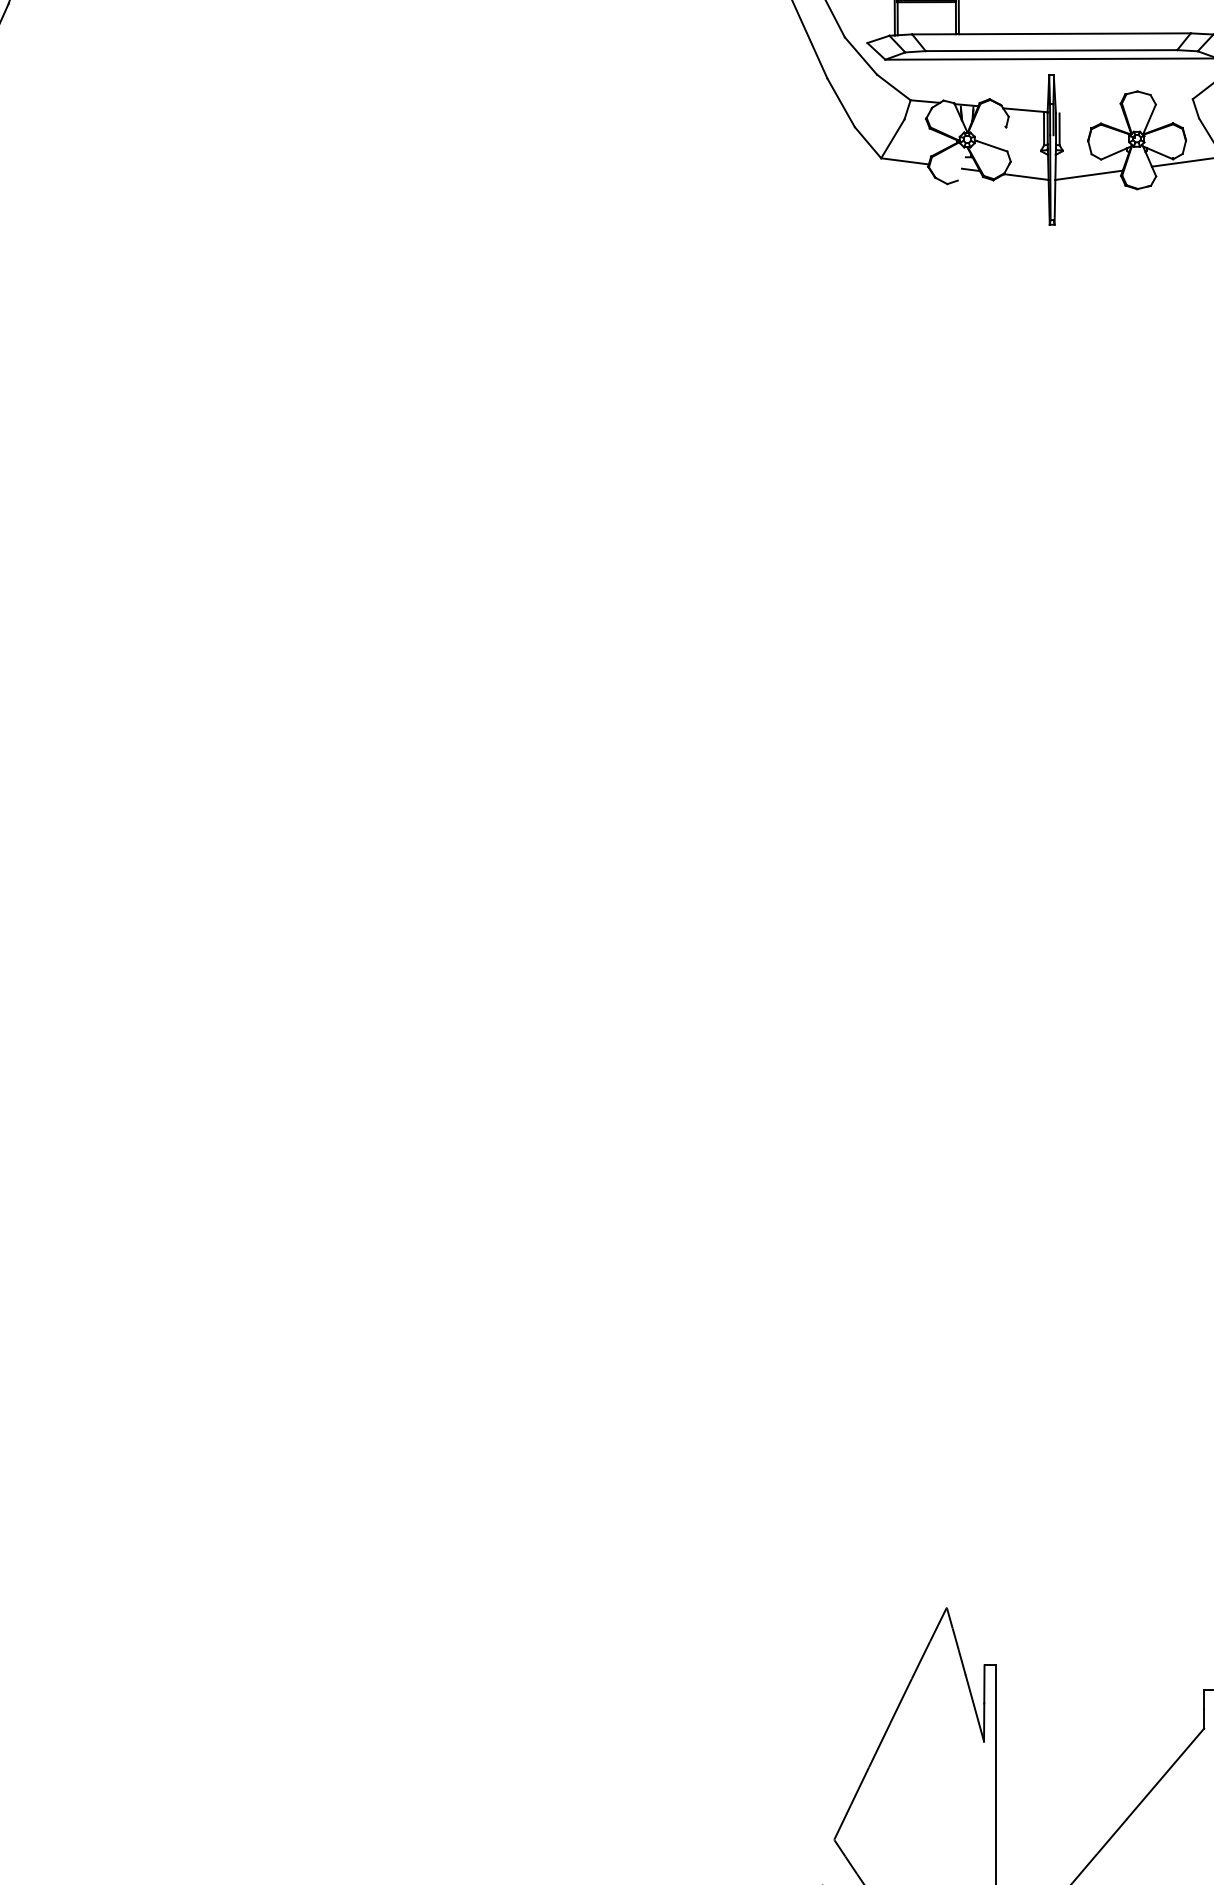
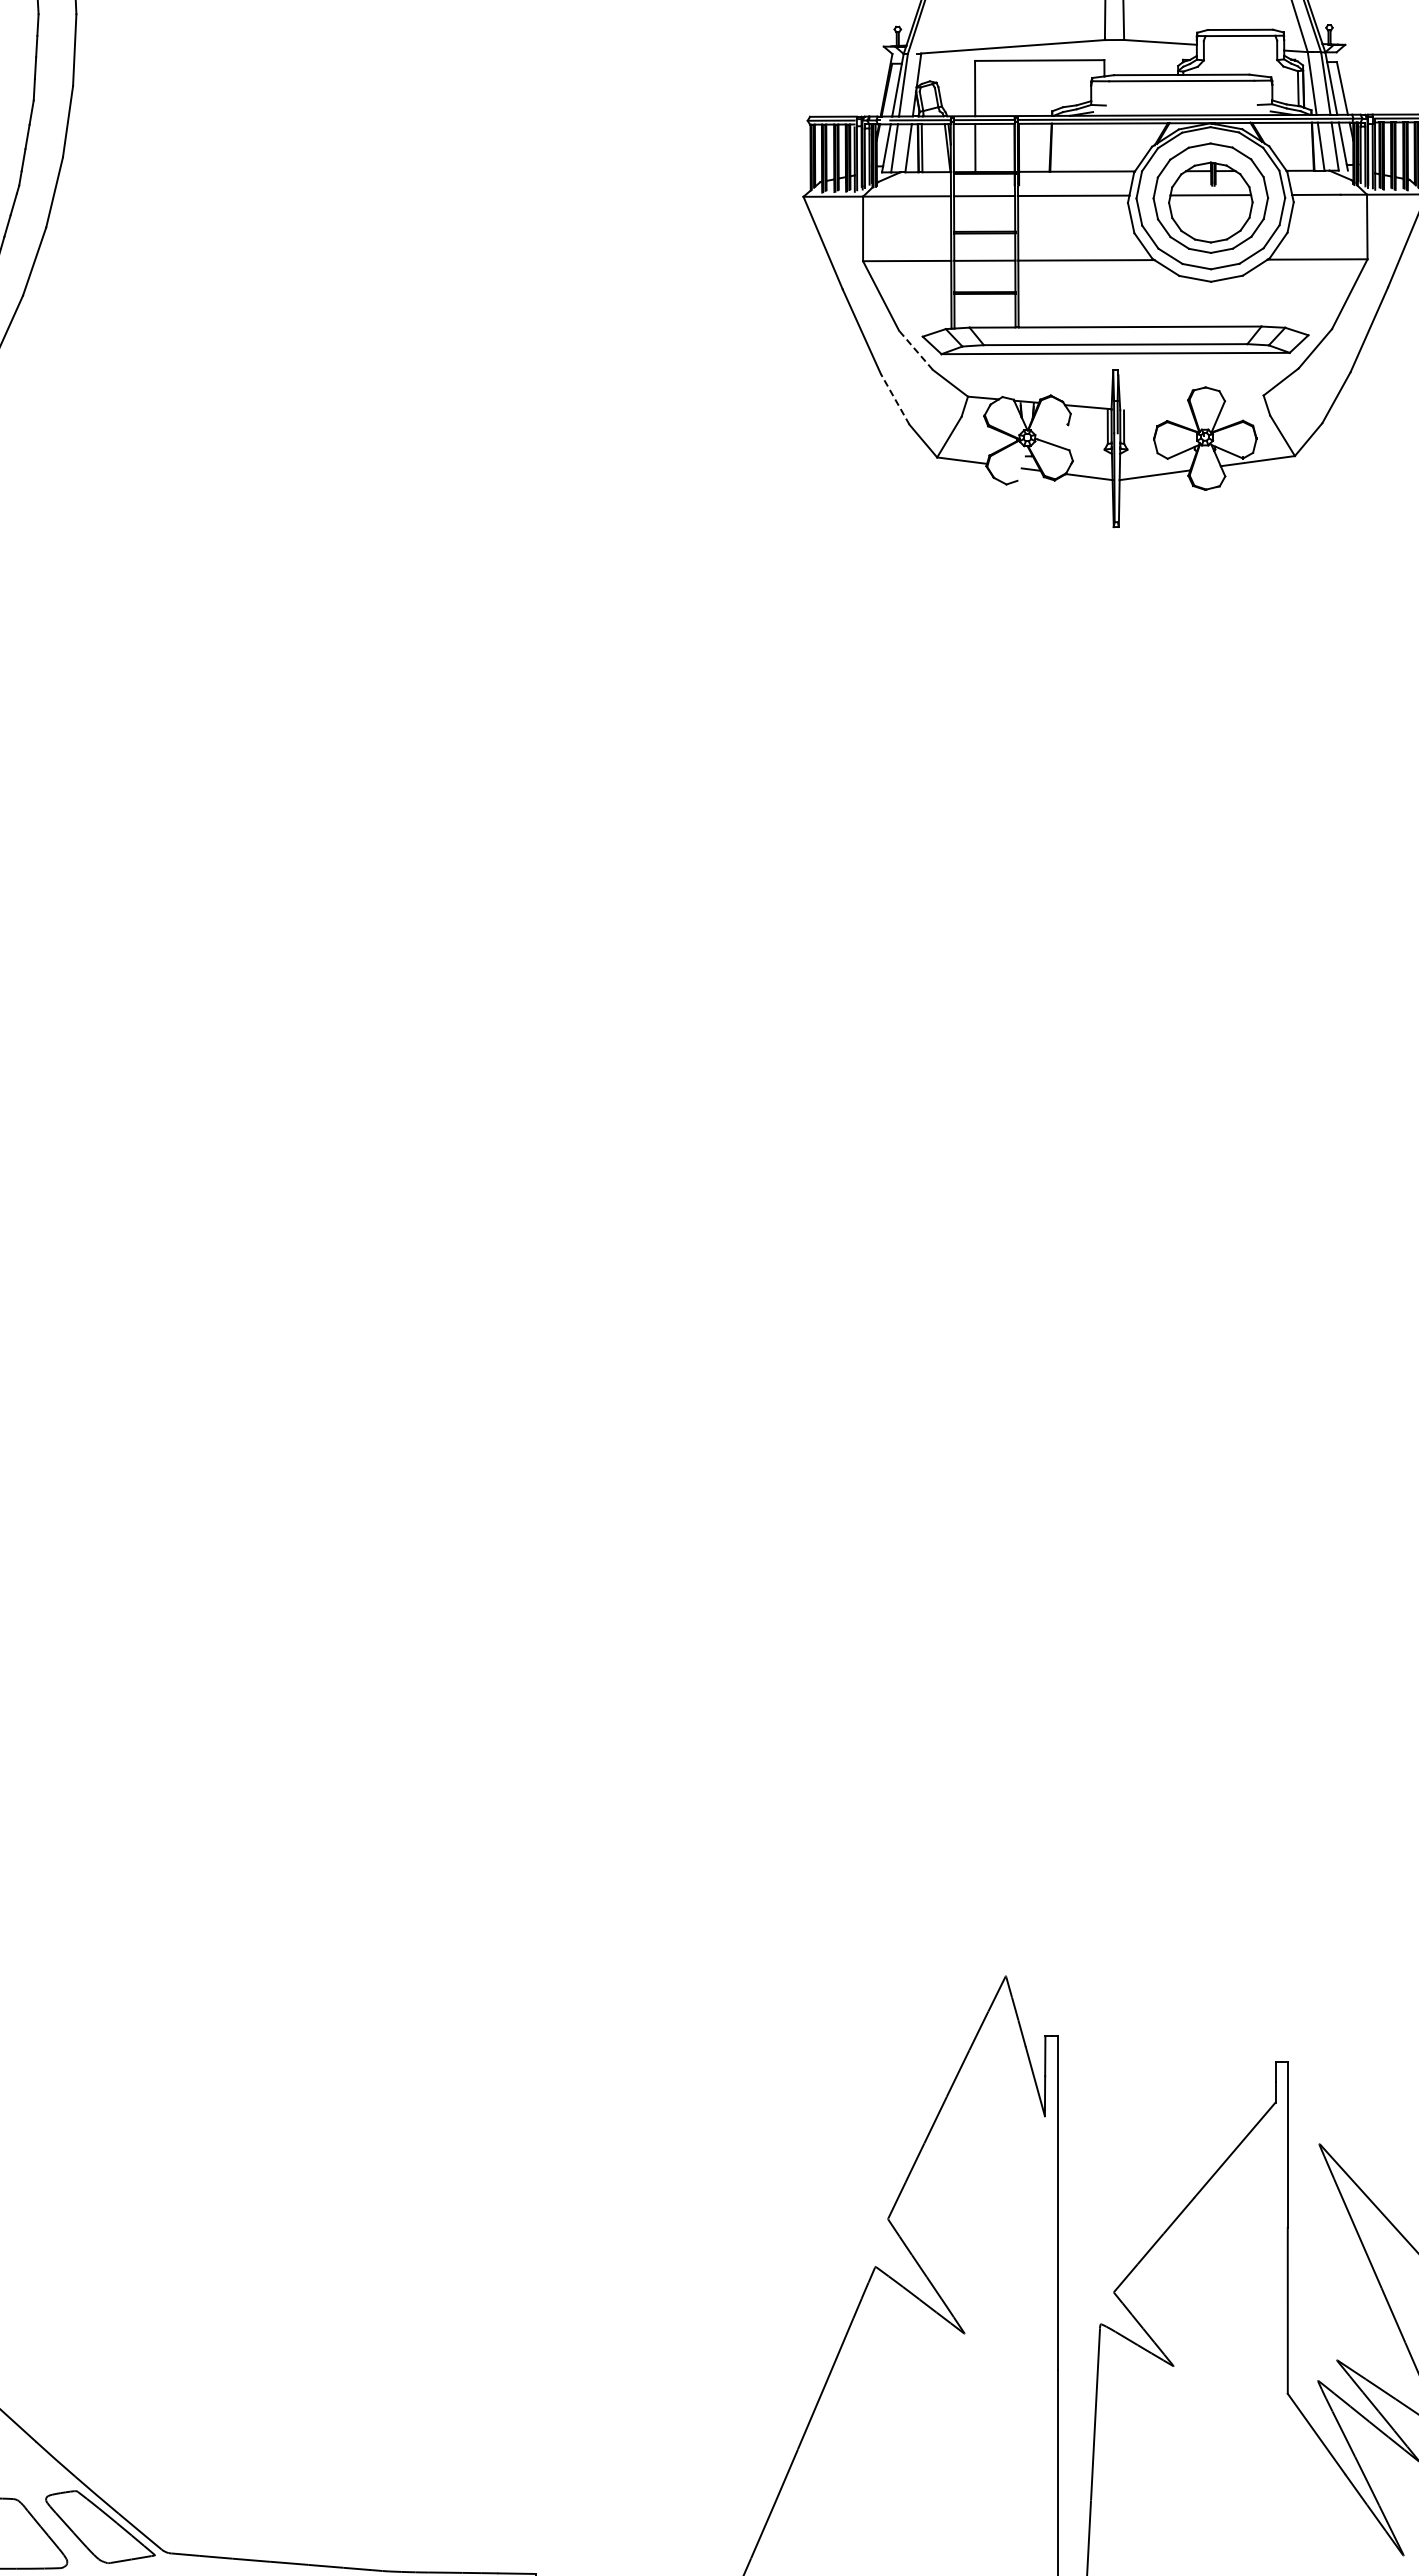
line: (860, 56) -> (915, 350), solid -> dashed
line: (840, 102) -> (894, 398), solid -> dashed

